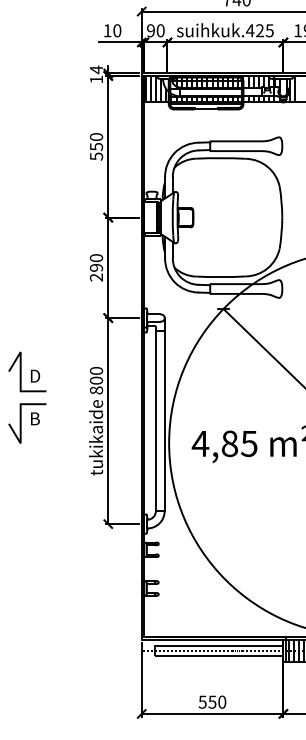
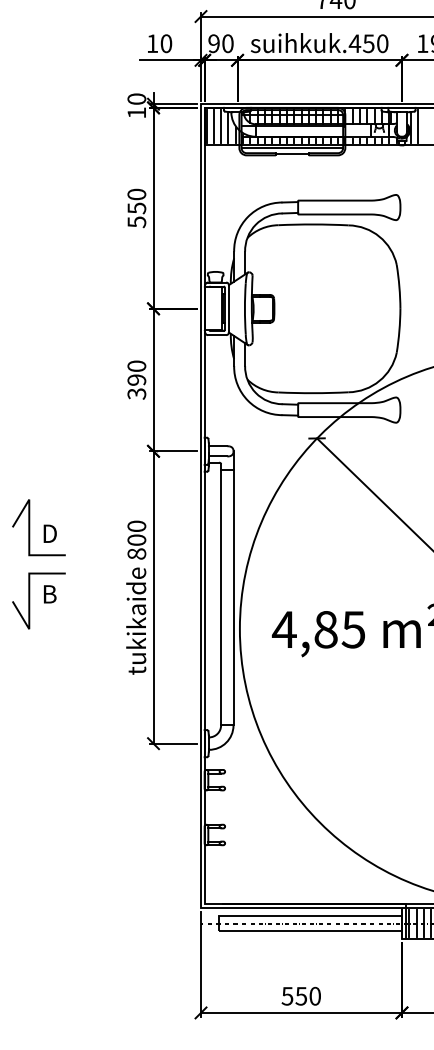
text: (264, 30) -> (375, 43), suihkuk.425 -> suihkuk.450
text: (96, 69) -> (136, 98), 14 -> 10
text: (96, 277) -> (136, 393), 290 -> 390

